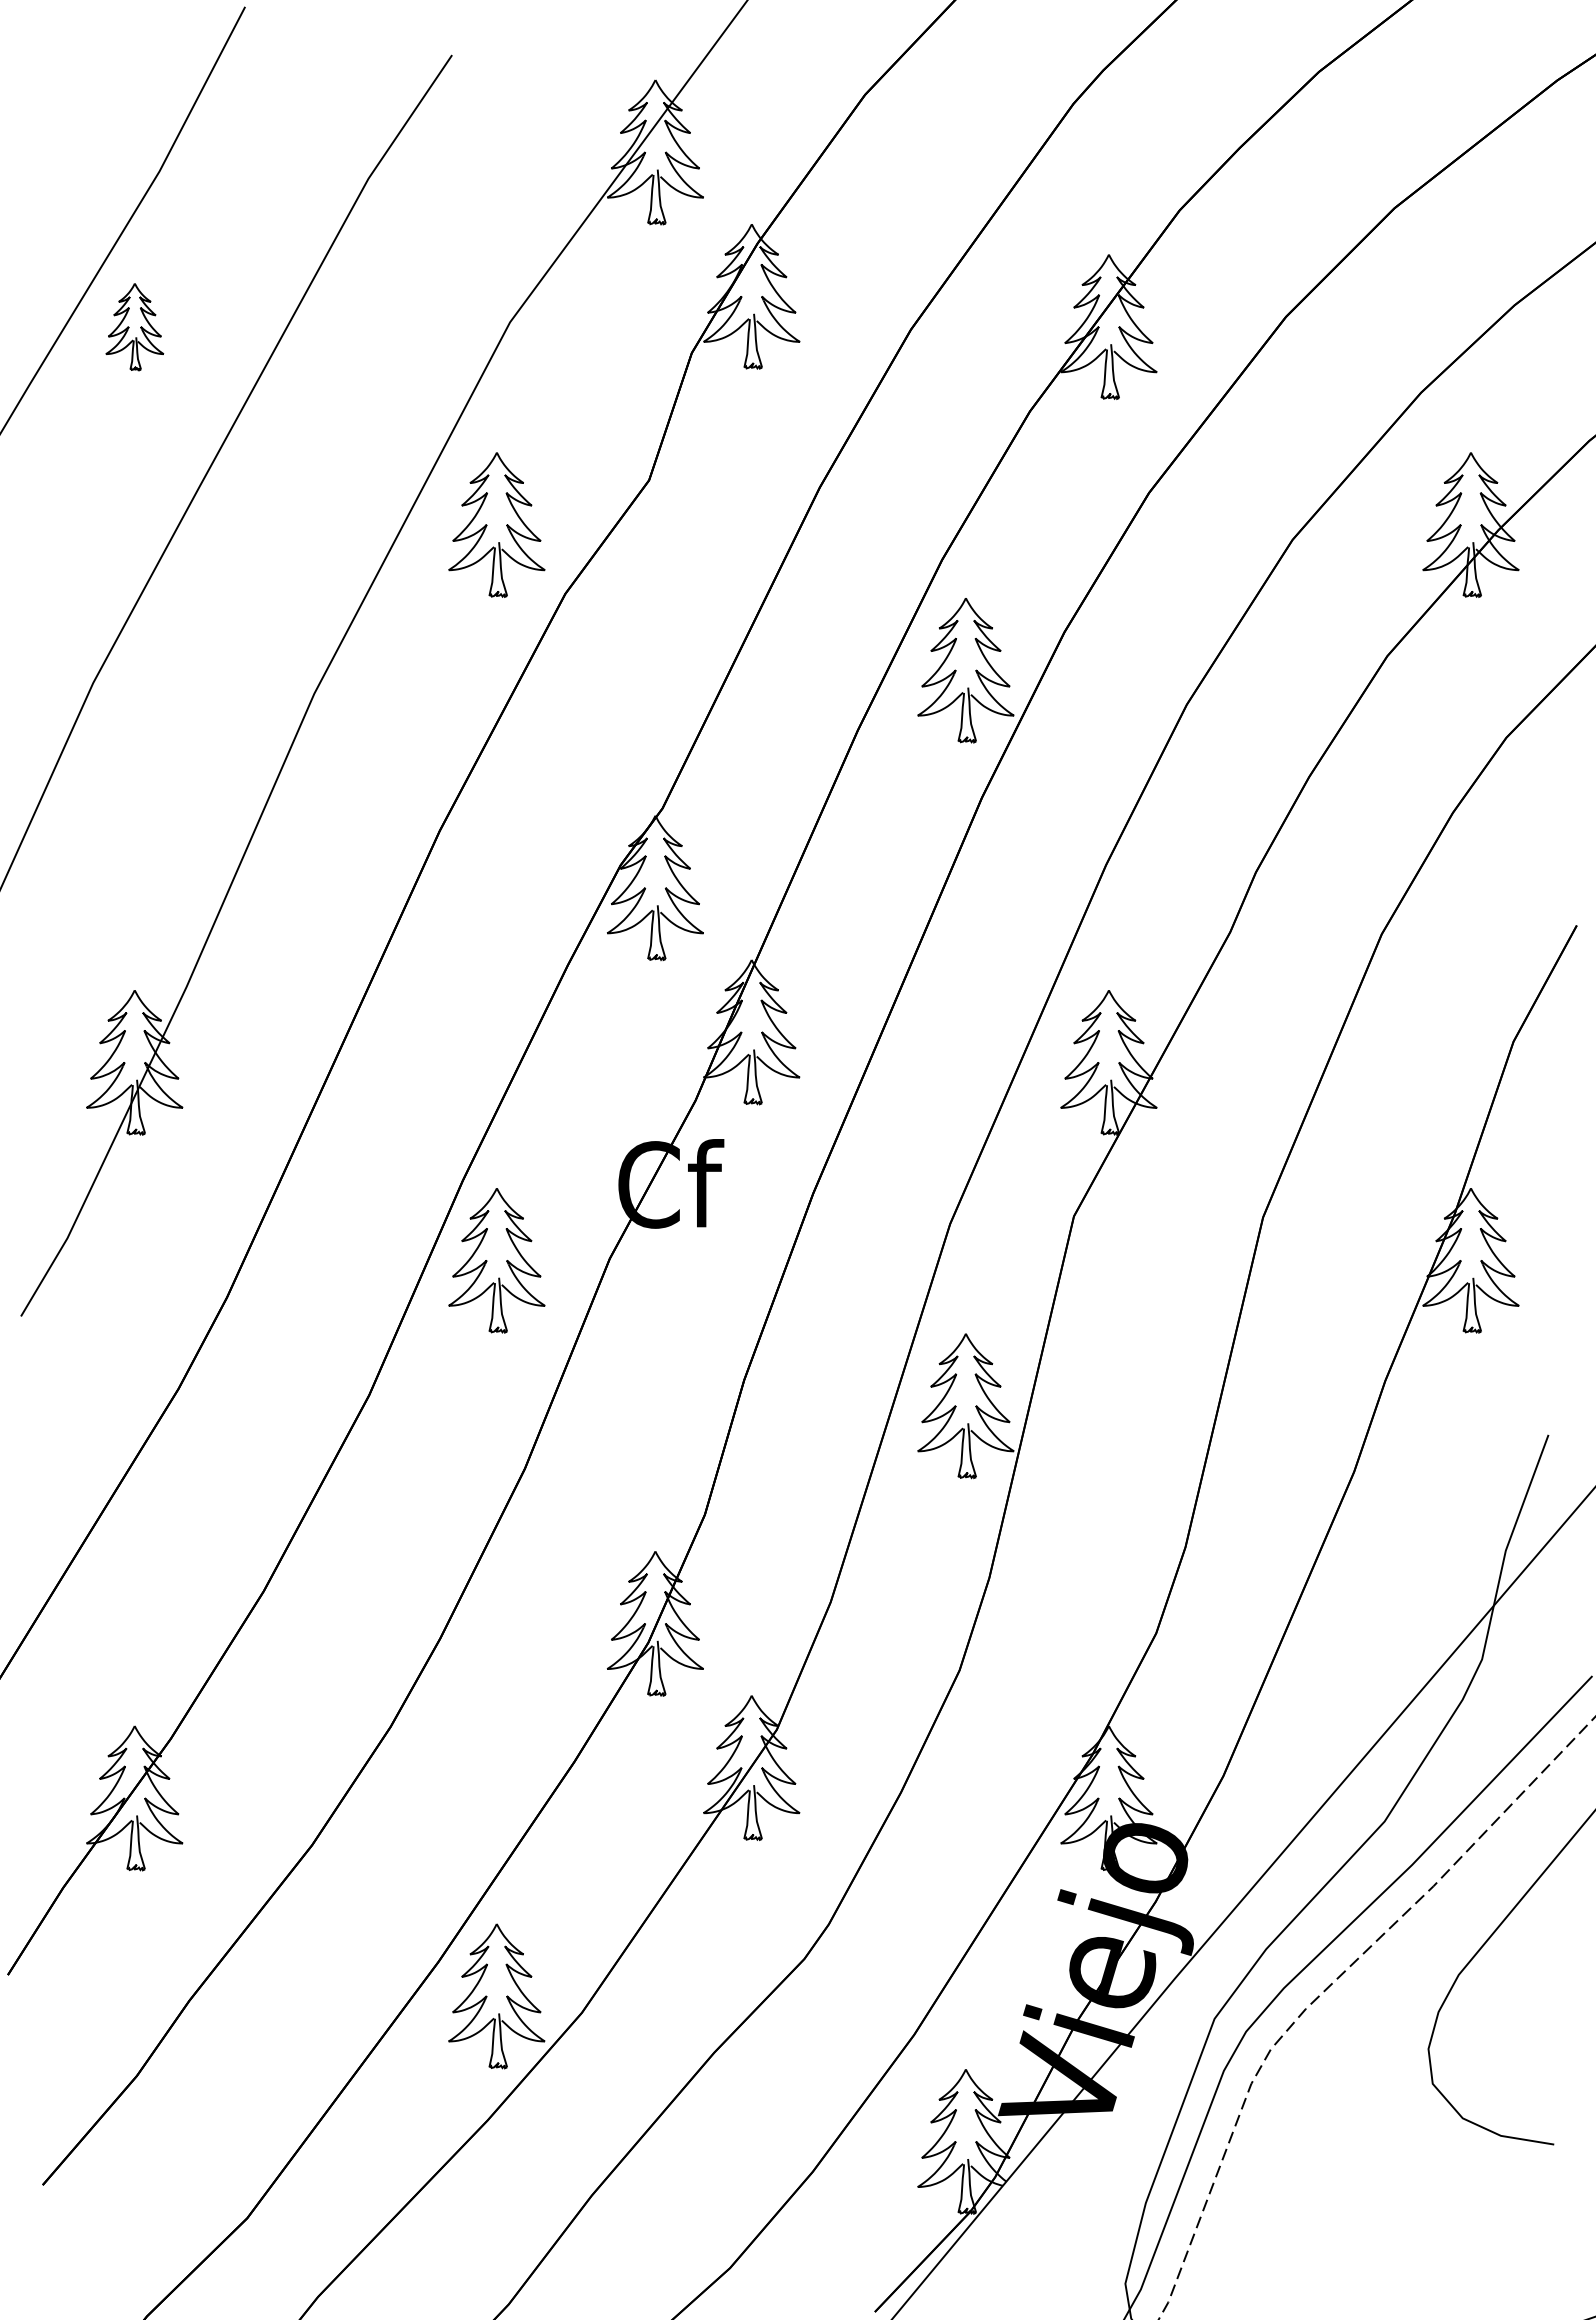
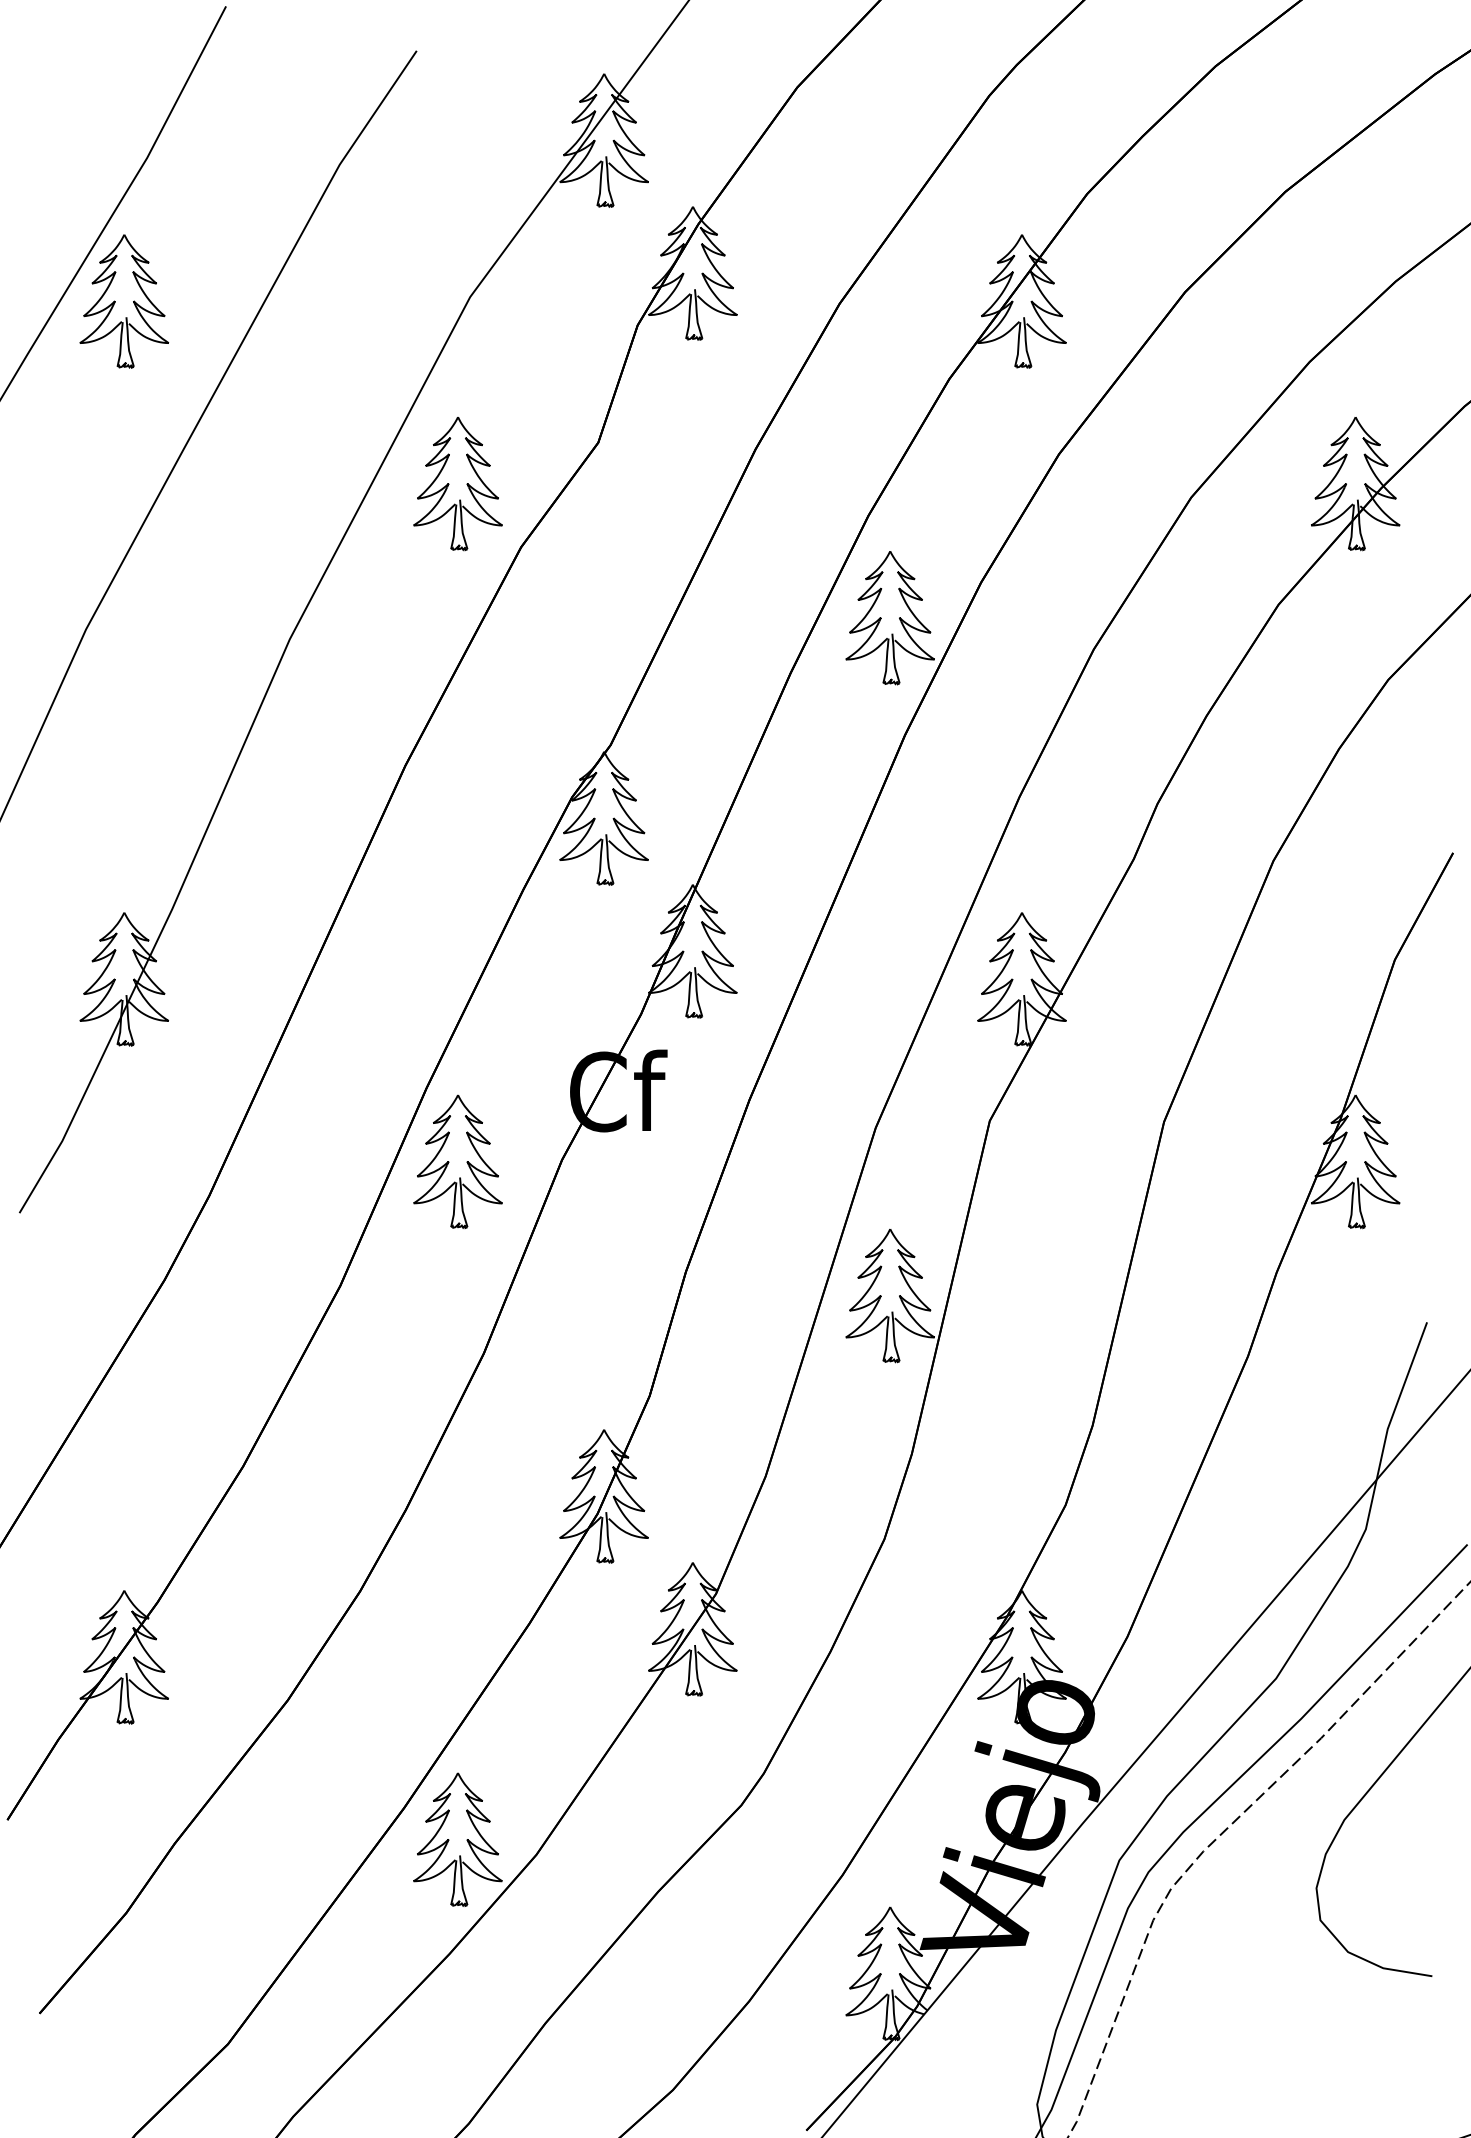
part: (134, 326) -> (124, 300), size x1.67

